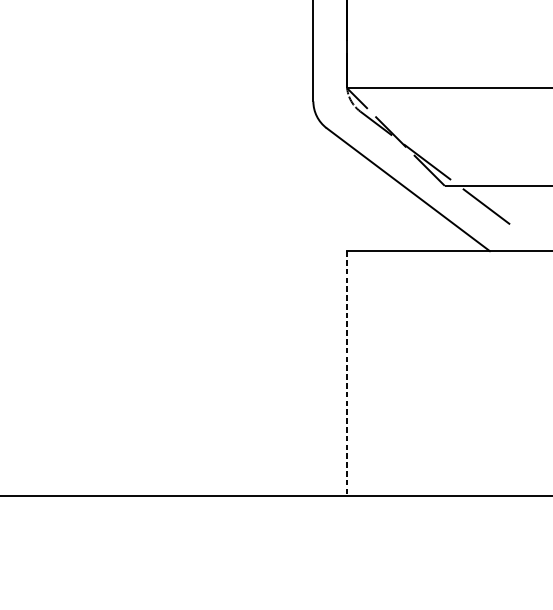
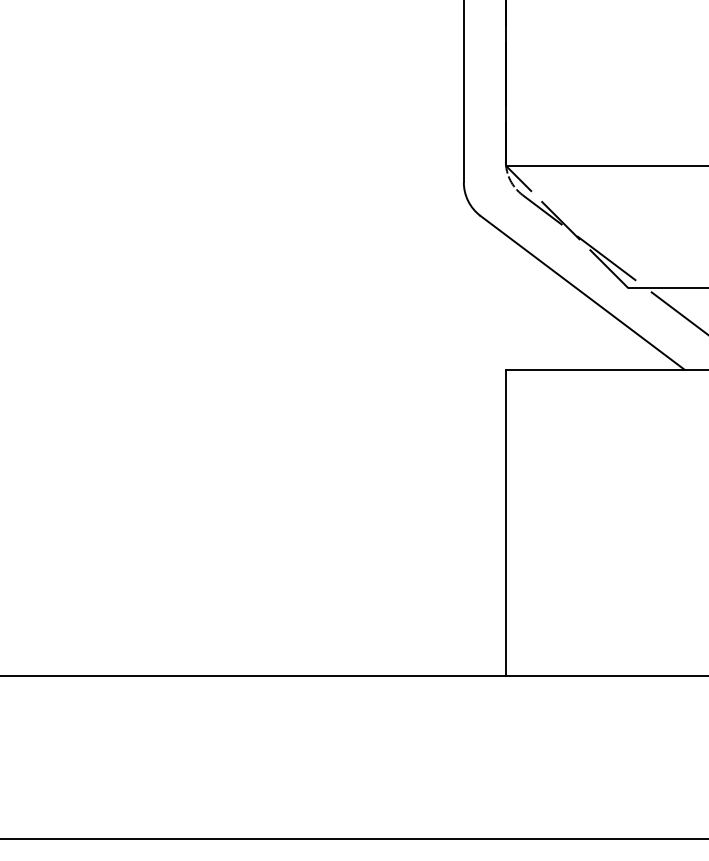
line: (346, 373) -> (505, 523), dashed -> solid

